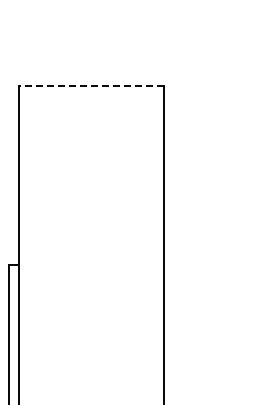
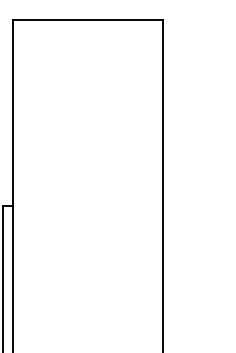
line: (90, 86) -> (87, 20), dashed -> solid

